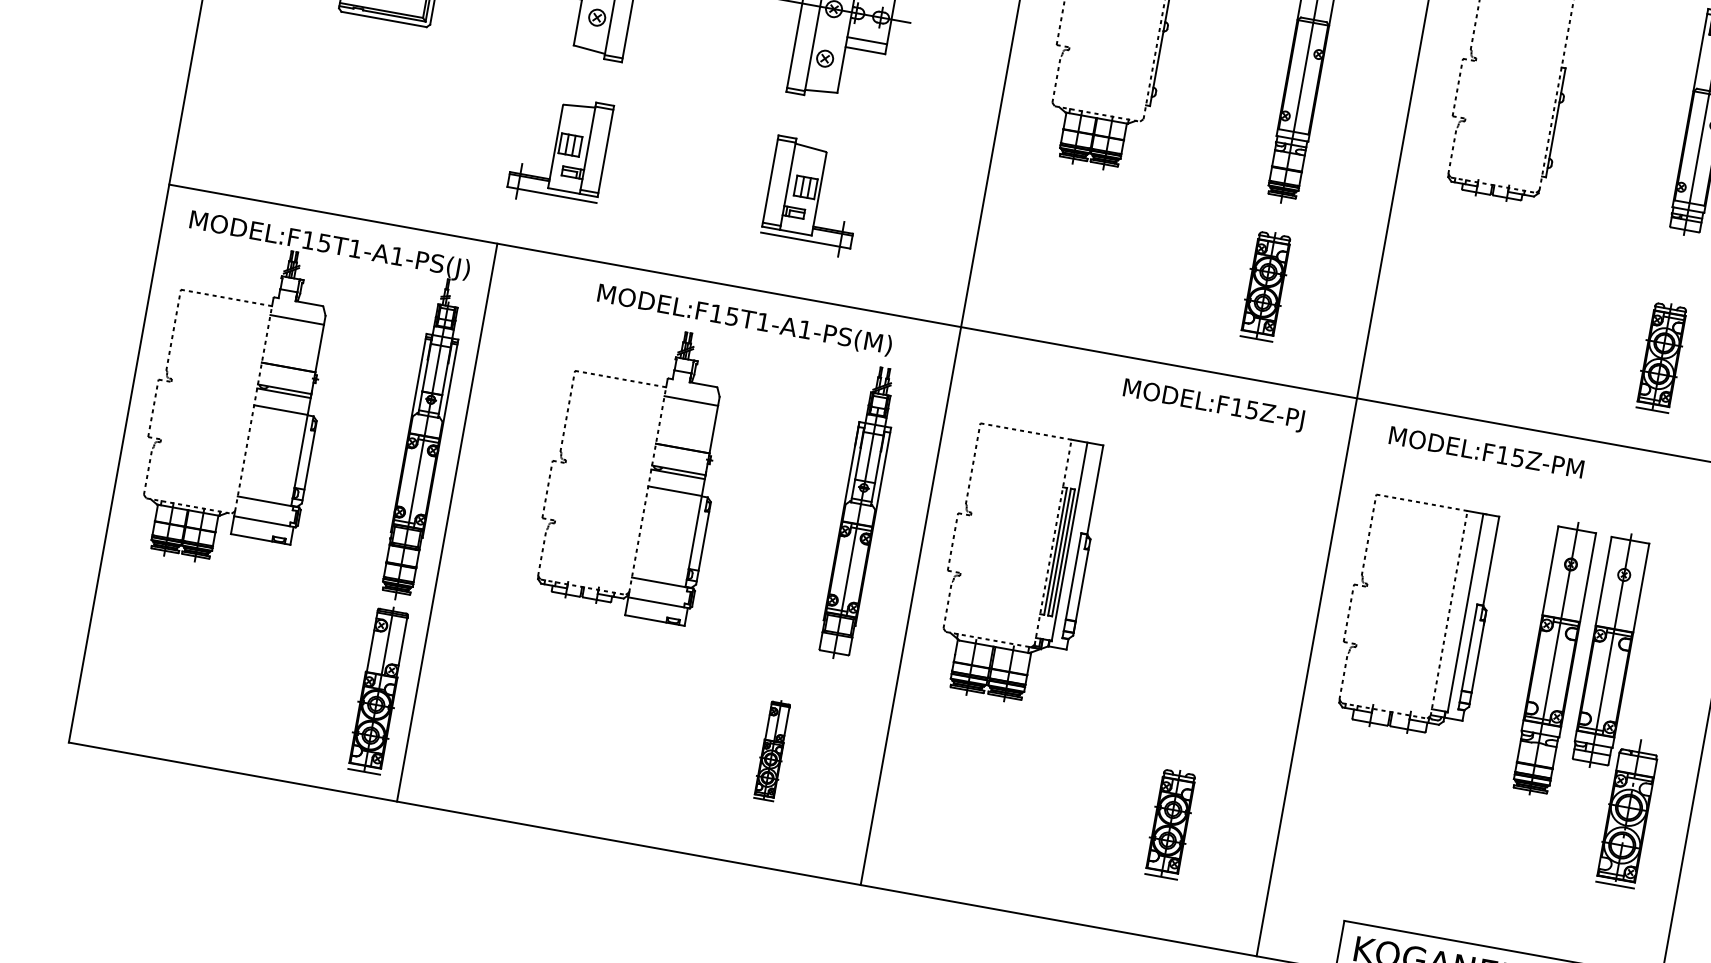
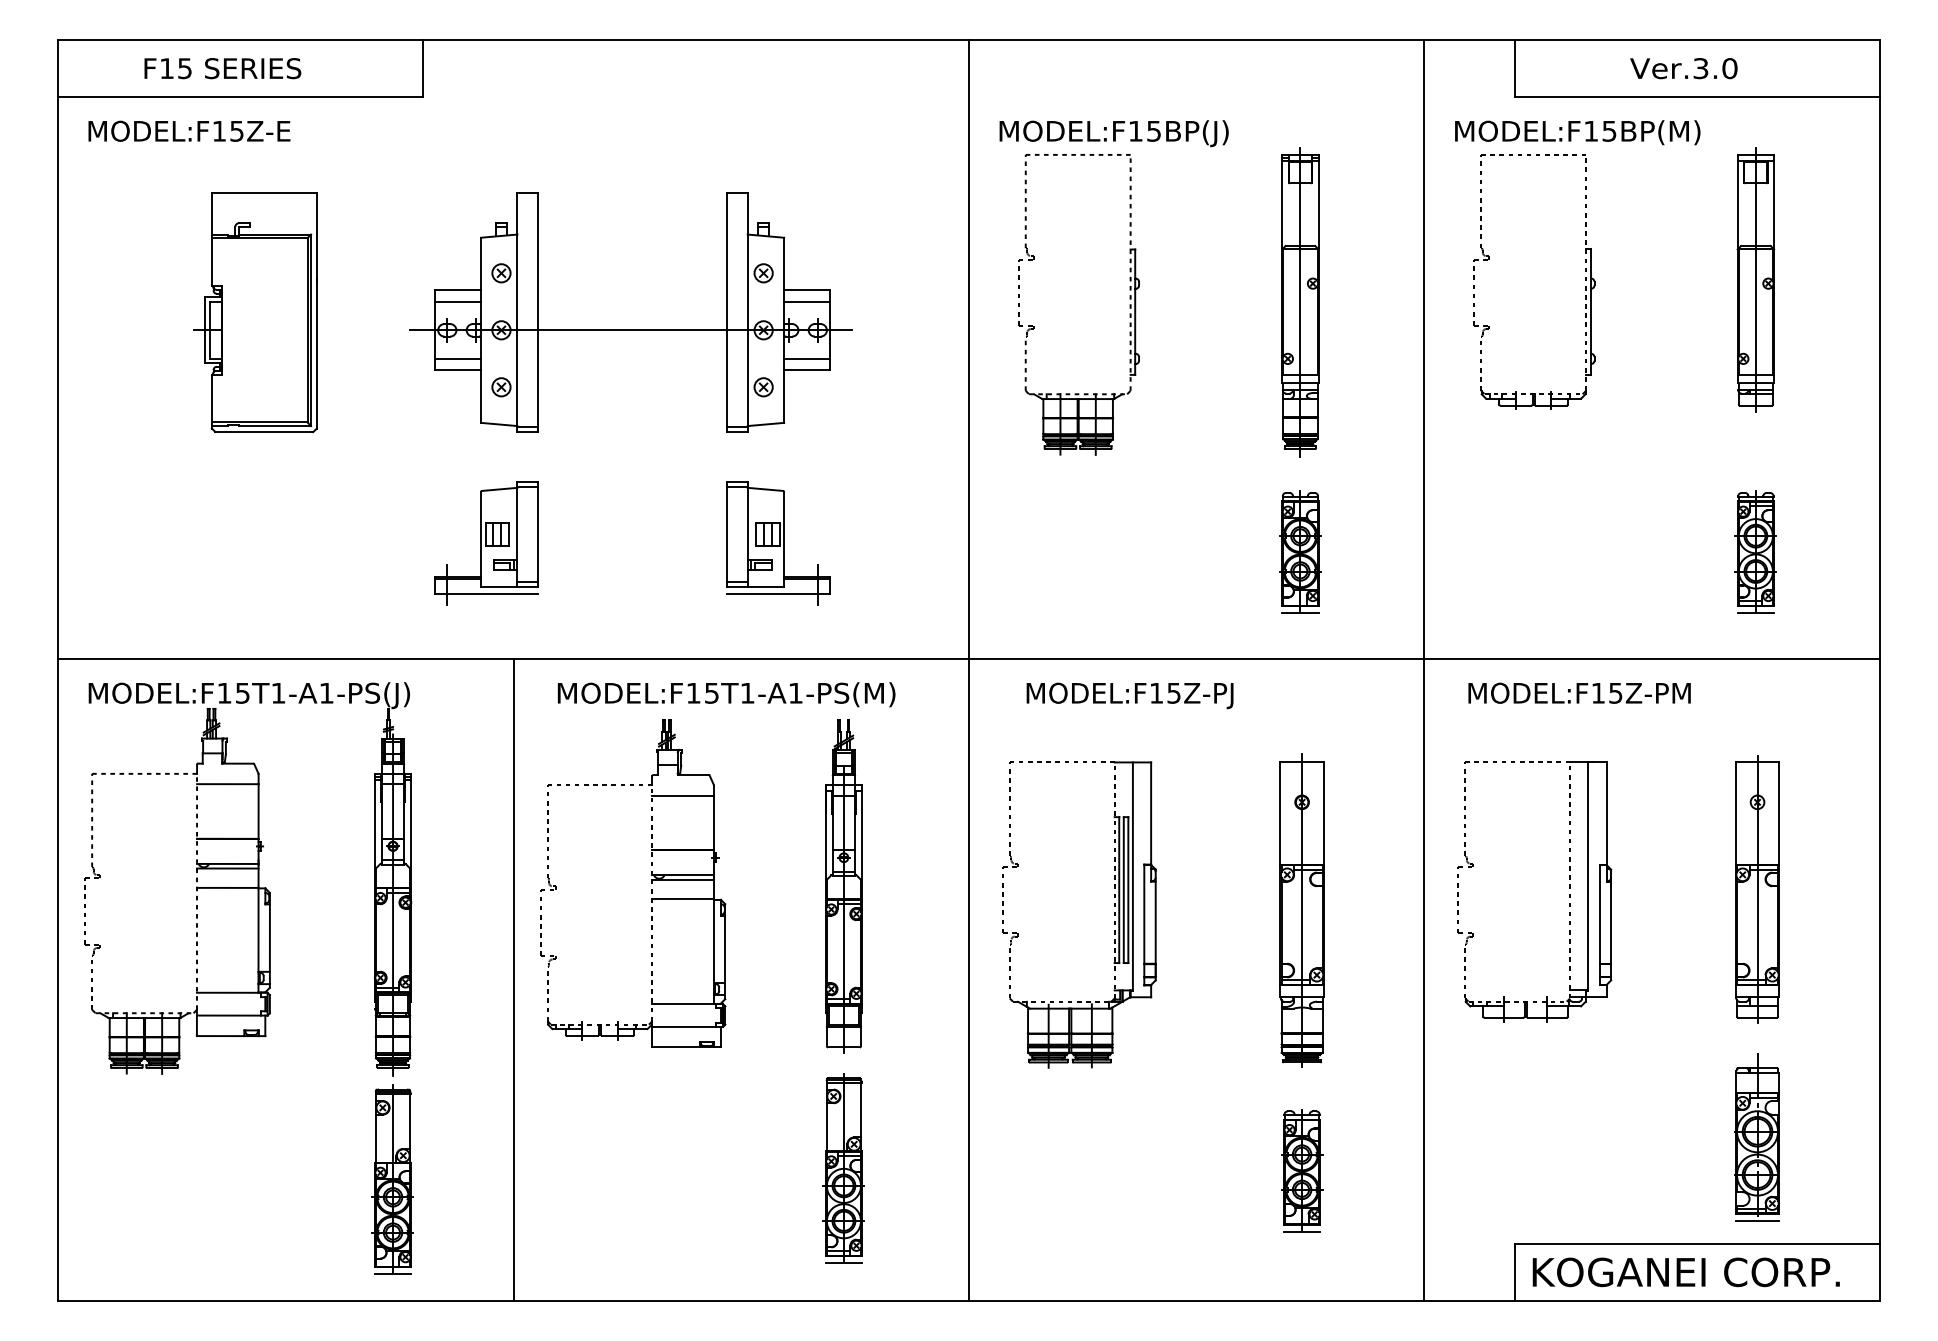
text: (1213, 405) -> (1129, 695), moved
part: (859, 512) -> (843, 886), moved
line: (447, 522) -> (513, 979), moved
part: (1553, 658) -> (1301, 910), moved
part: (772, 750) -> (843, 1168), size x1.67
part: (1627, 812) -> (1756, 1137), moved

